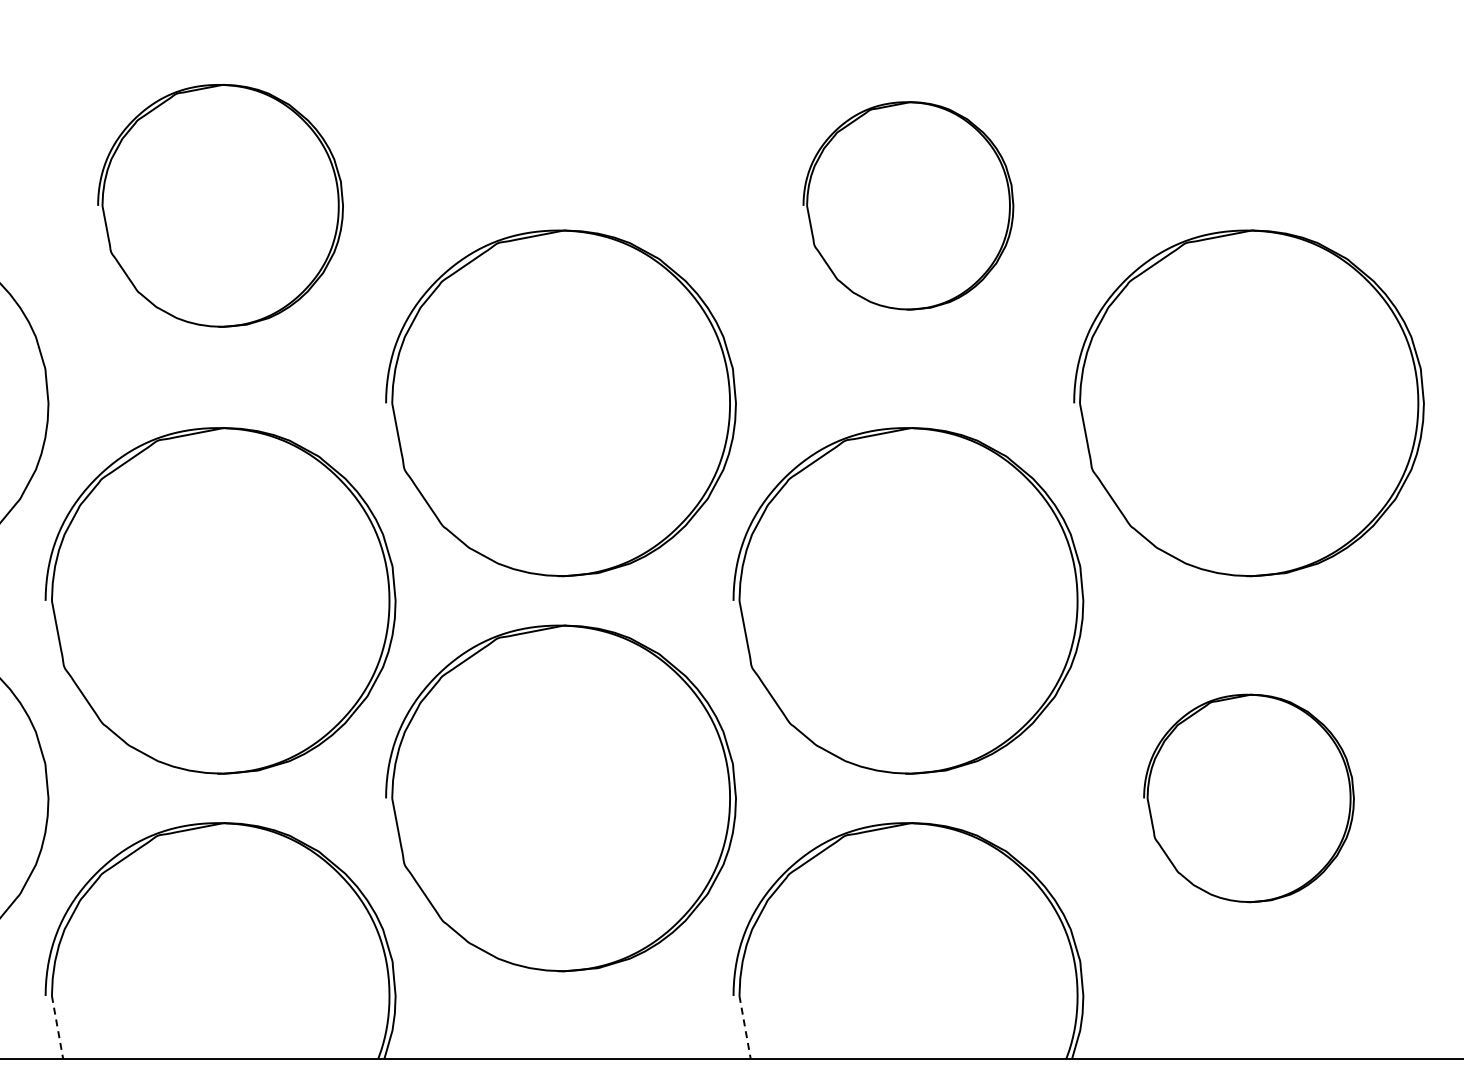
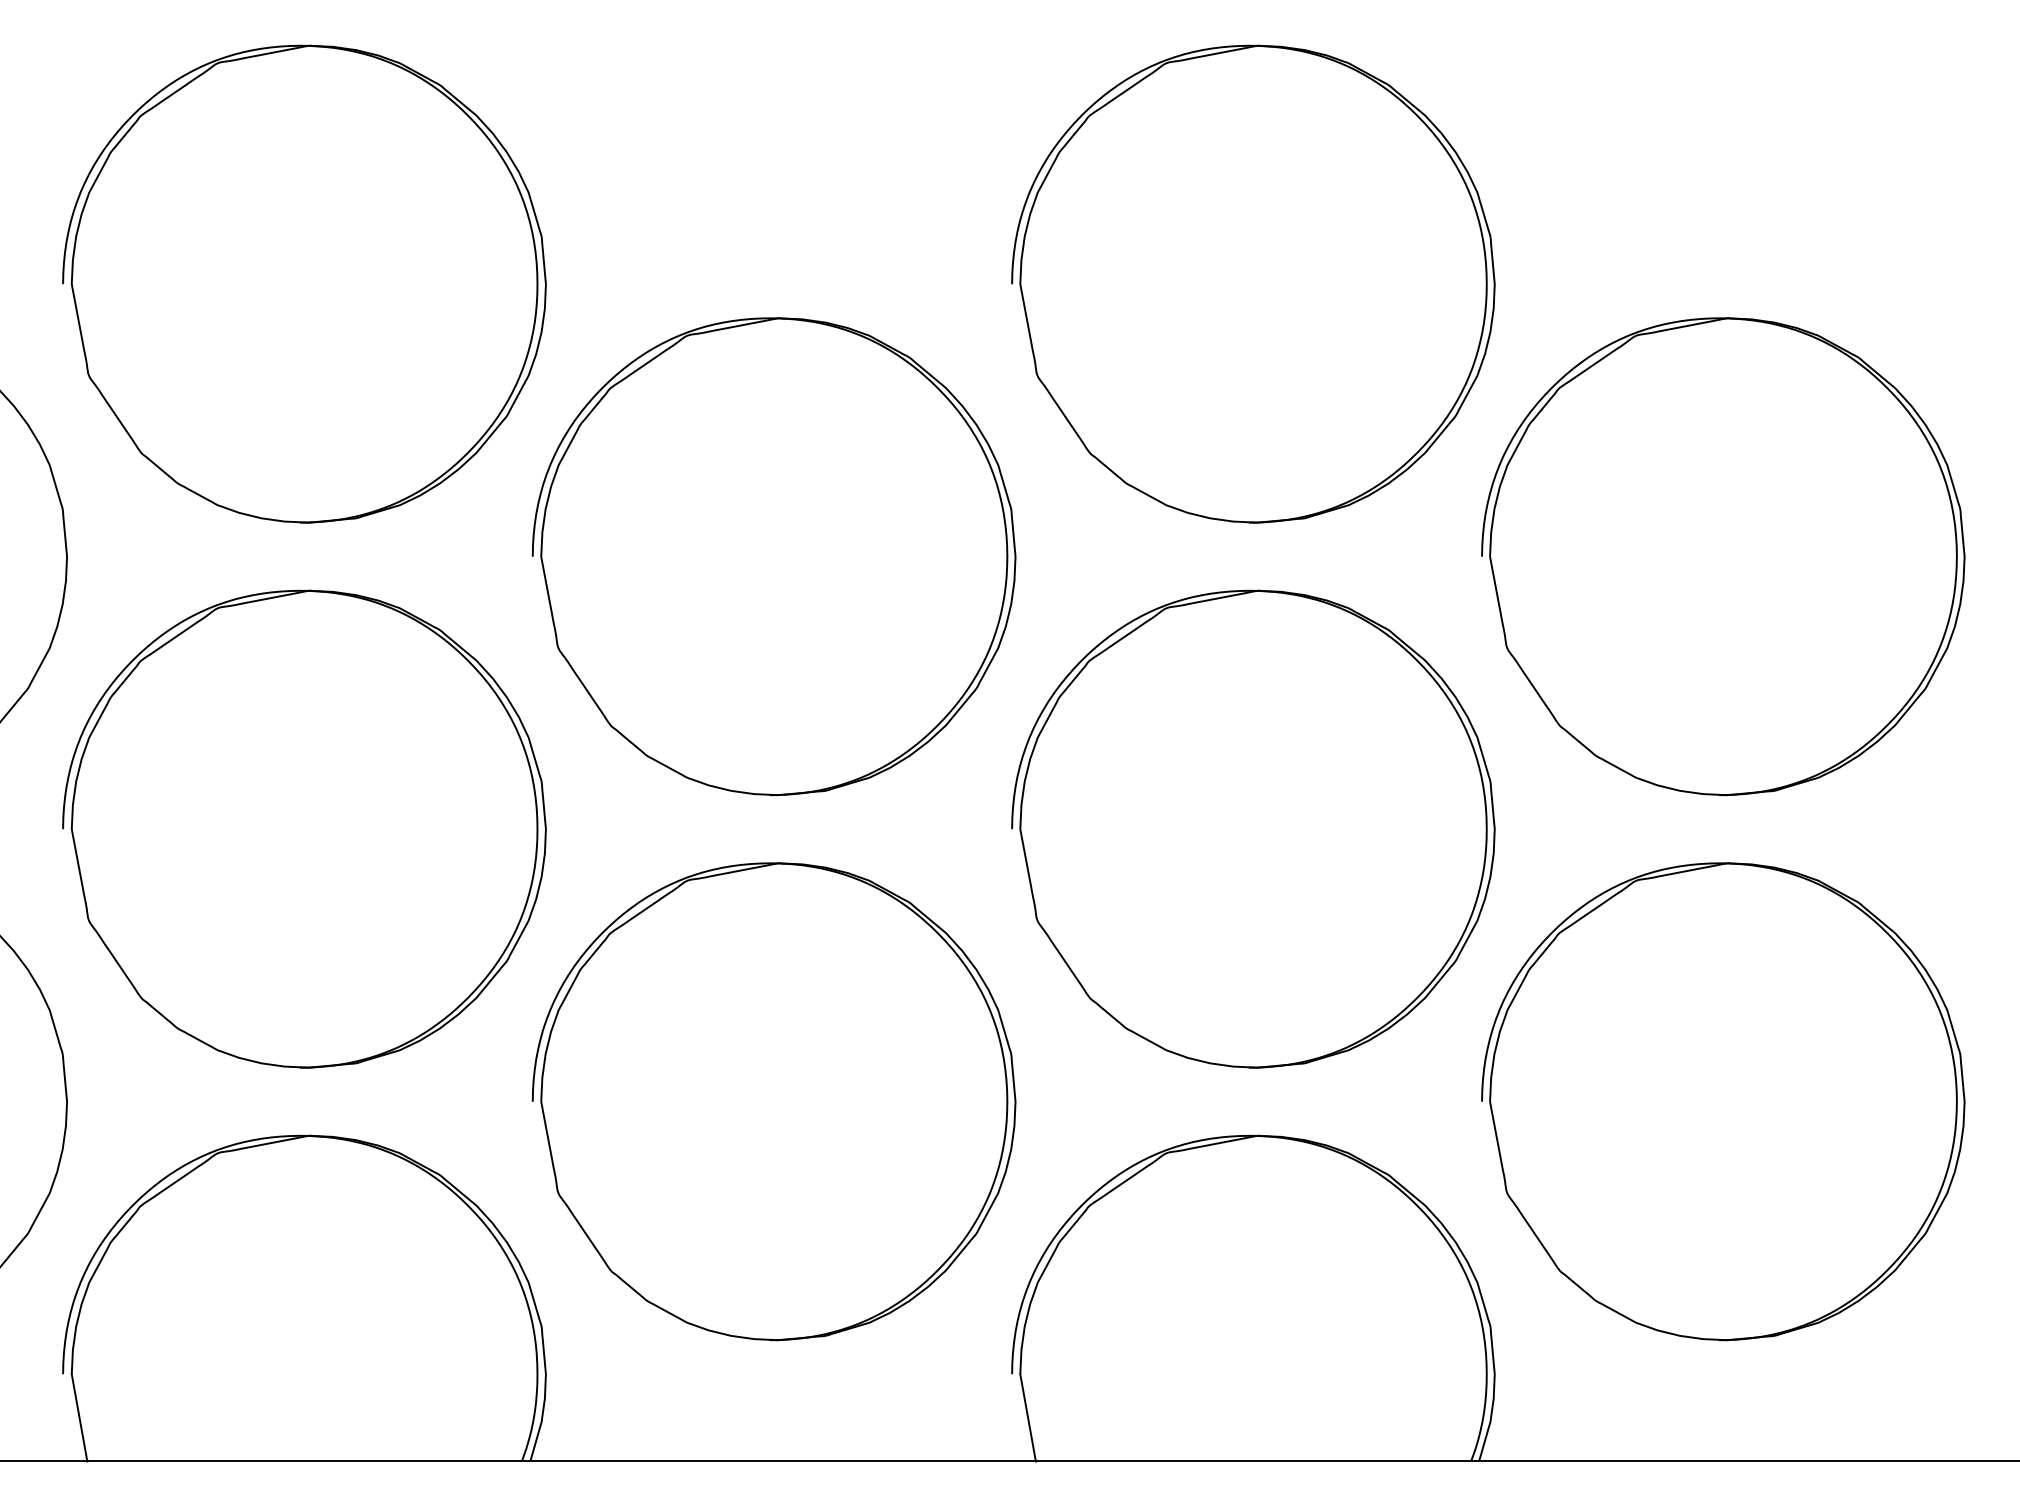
part: (220, 205) -> (304, 283), size x1.43
part: (908, 205) -> (1253, 283), size x1.67
part: (1248, 798) -> (1722, 1101), size x1.67
line: (57, 1028) -> (79, 1419), dashed -> solid
line: (745, 1028) -> (1028, 1419), dashed -> solid

